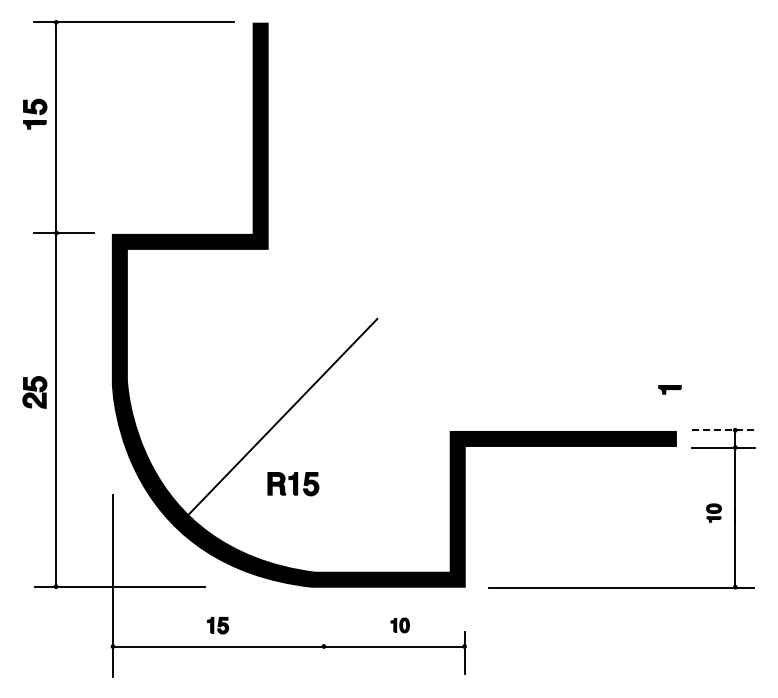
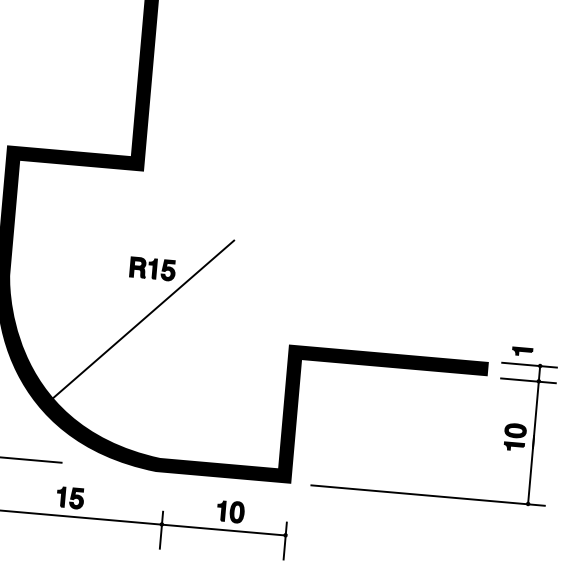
part: (669, 389) -> (522, 351), moved
line: (722, 430) -> (528, 365), dashed -> solid
part: (293, 484) -> (152, 269), moved
part: (713, 512) -> (514, 436), size x1.67
part: (217, 625) -> (69, 497), size x1.43
part: (399, 625) -> (229, 511), size x1.67
line: (324, 653) -> (161, 530), added

